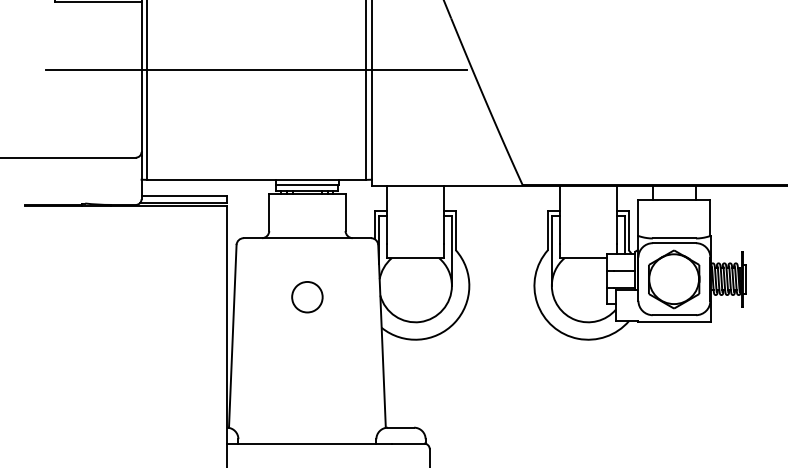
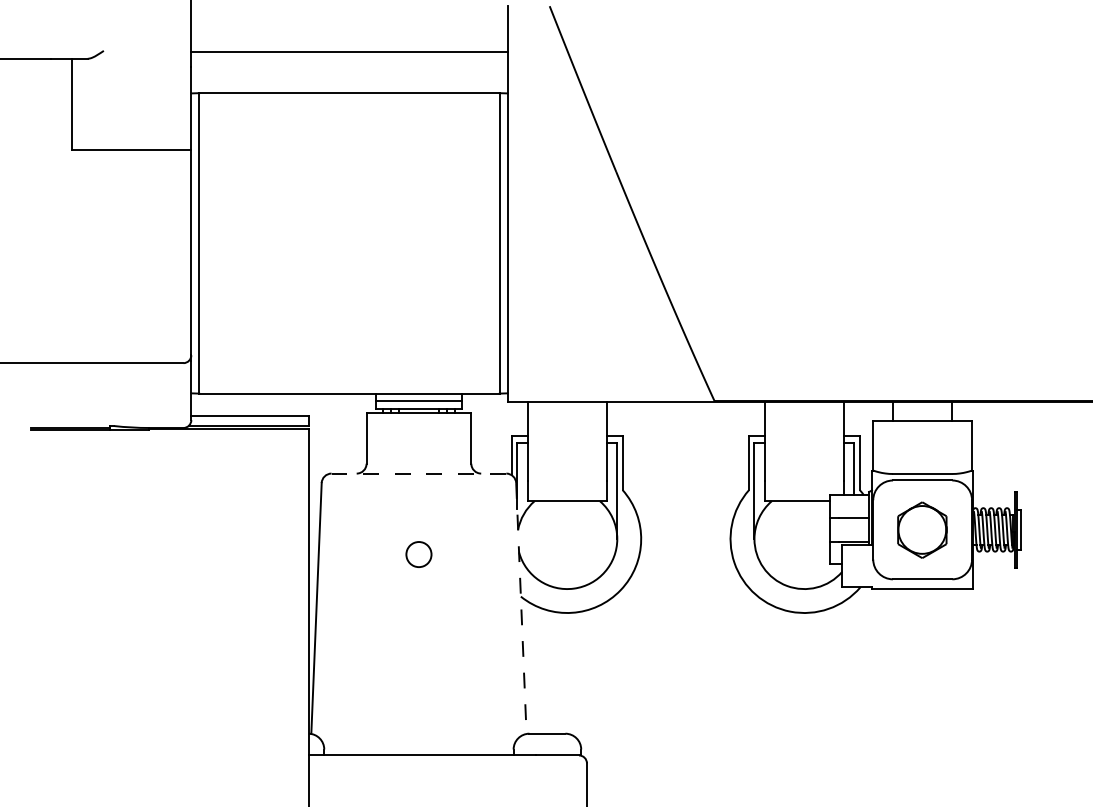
line: (256, 70) -> (349, 243), removed
line: (307, 238) -> (419, 473), solid -> dashed
part: (674, 278) -> (922, 529), size x0.7
part: (307, 297) -> (418, 554), size x0.6
line: (382, 336) -> (521, 608), solid -> dashed

